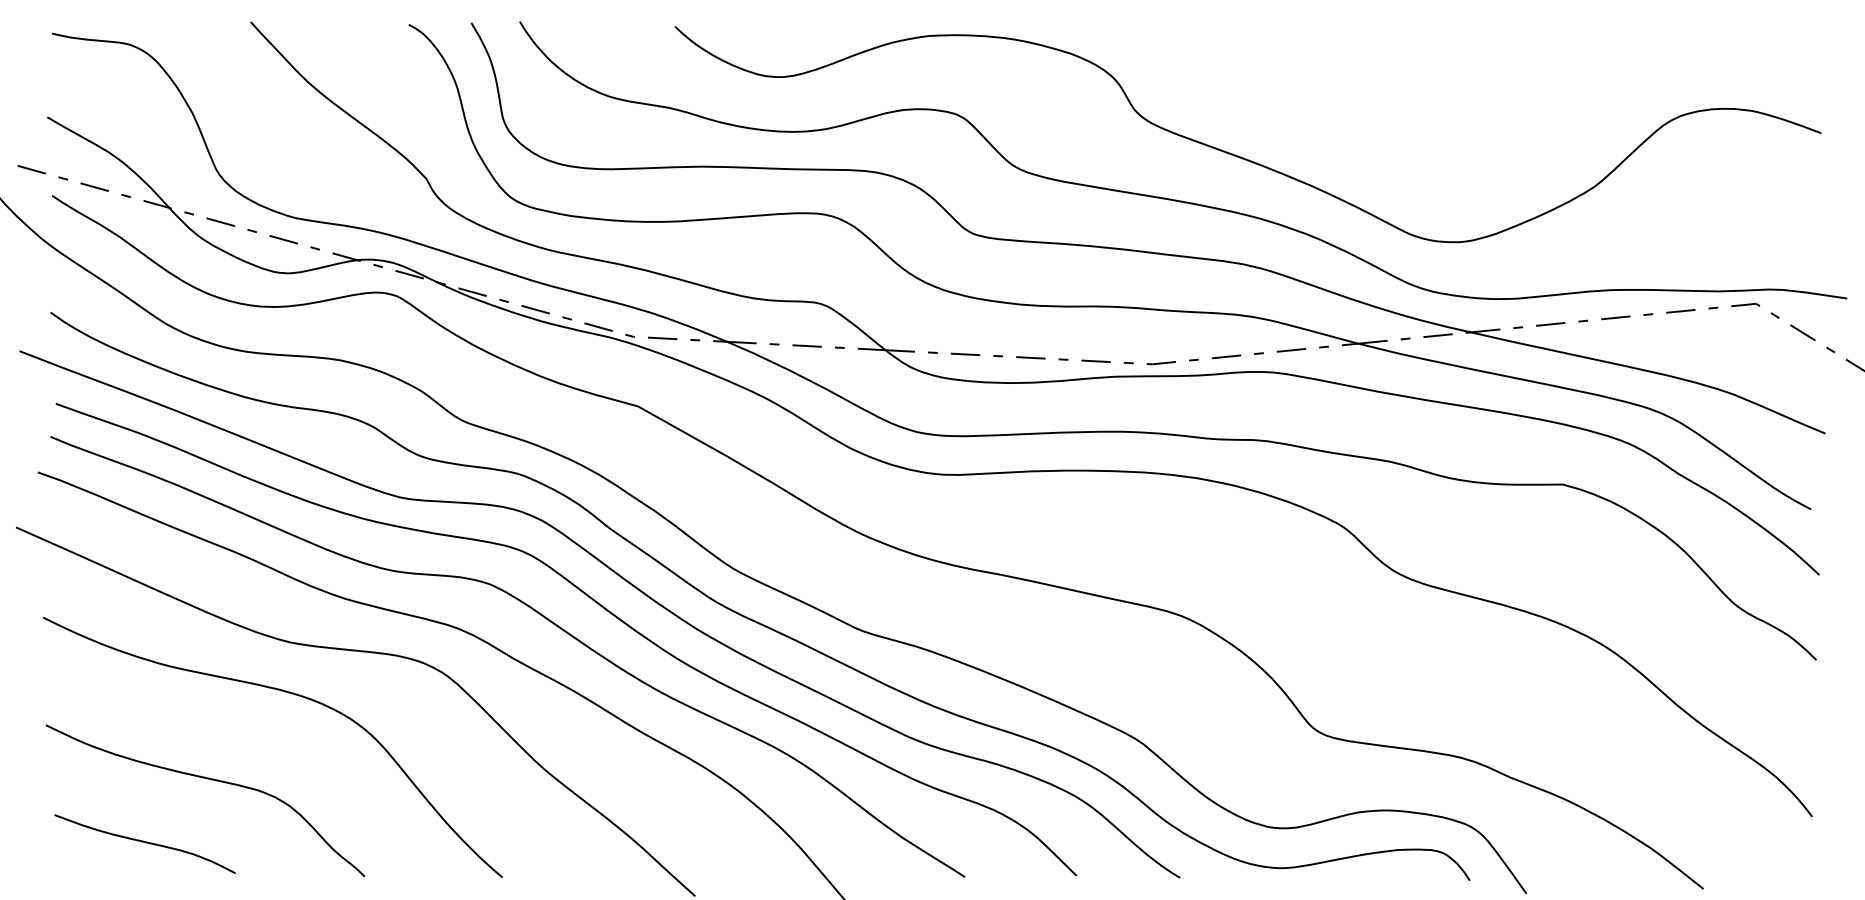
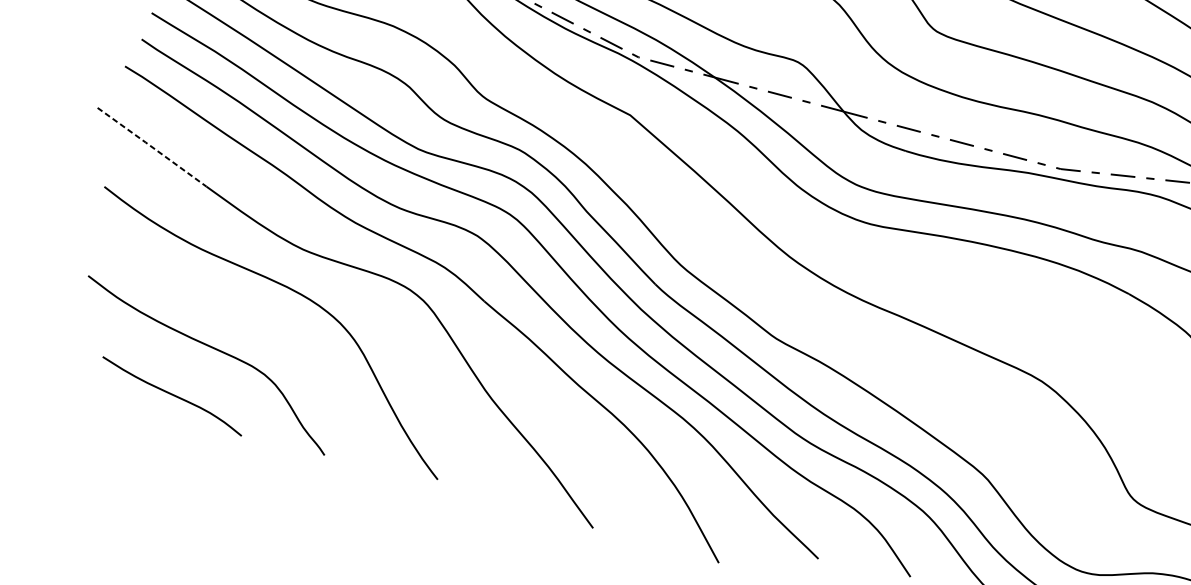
line: (88, 559) -> (151, 146), solid -> dashed
curve: (144, 842) -> (172, 394), moved

